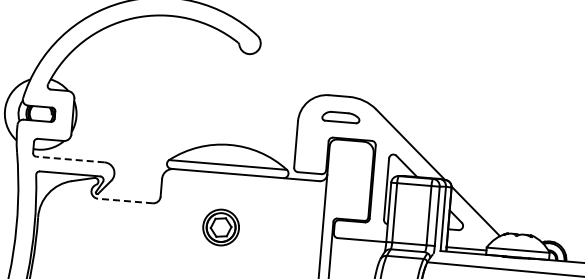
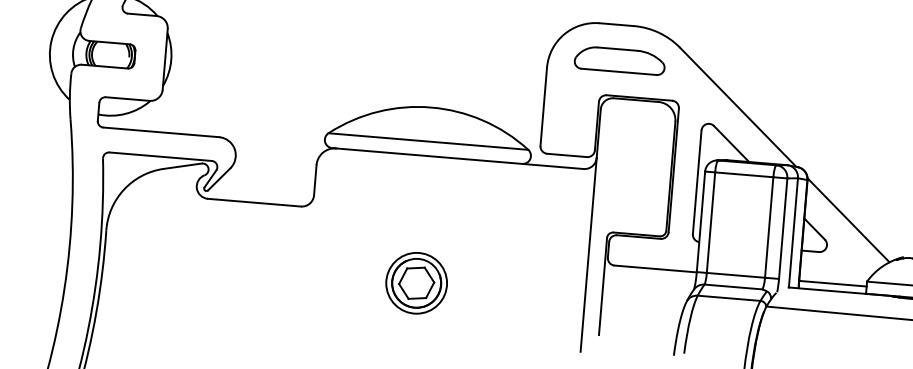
part: (340, 117) -> (619, 61), size x1.43
line: (70, 159) -> (161, 132), dashed -> solid
line: (125, 201) -> (254, 203), dashed -> solid
part: (220, 227) -> (415, 283), moved

